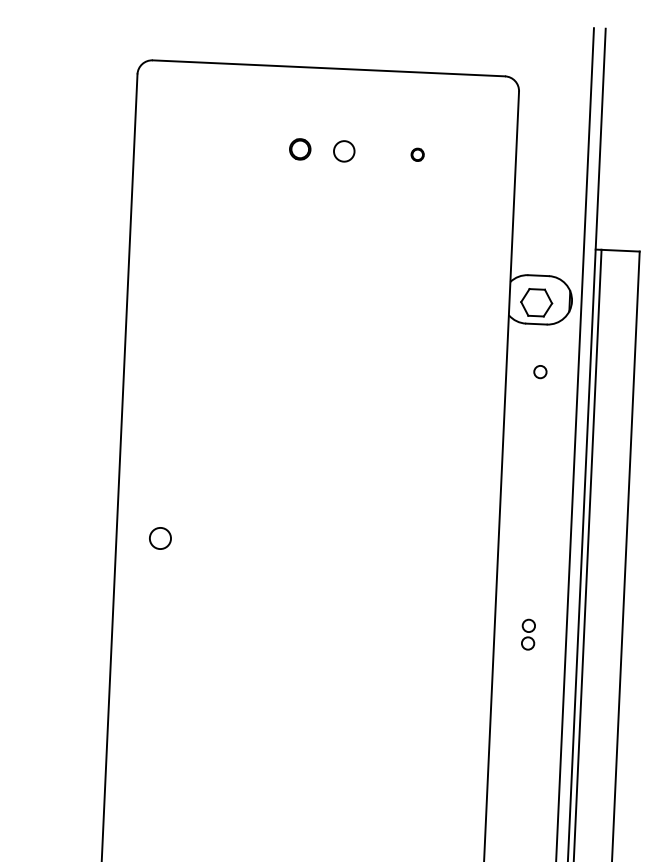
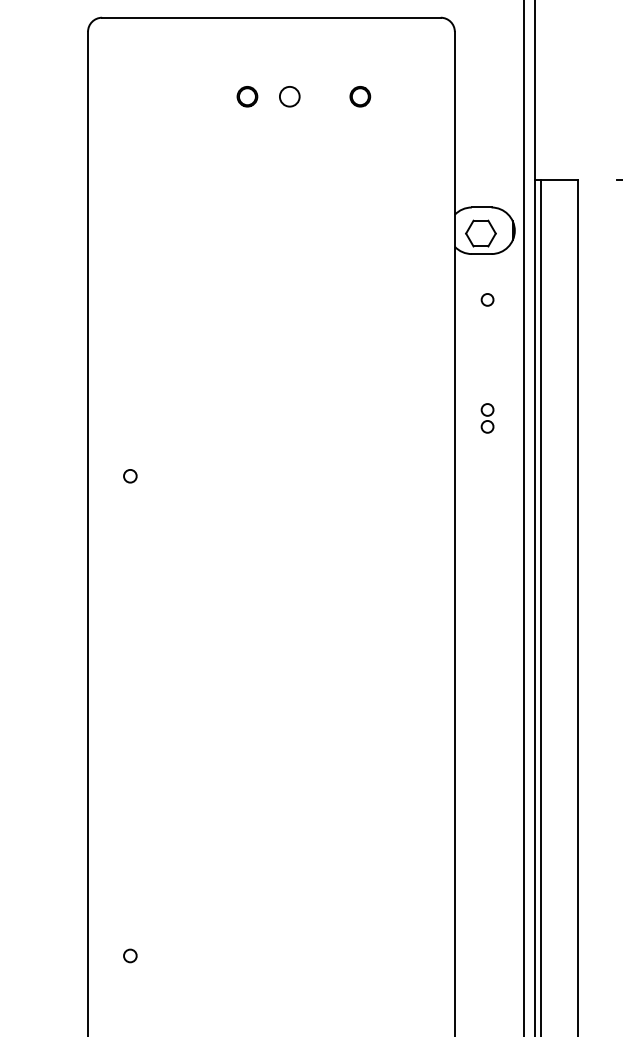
part: (417, 154) -> (360, 96), size x1.67
circle: (160, 538) -> (130, 476), size x0.62
part: (528, 634) -> (487, 418), moved

